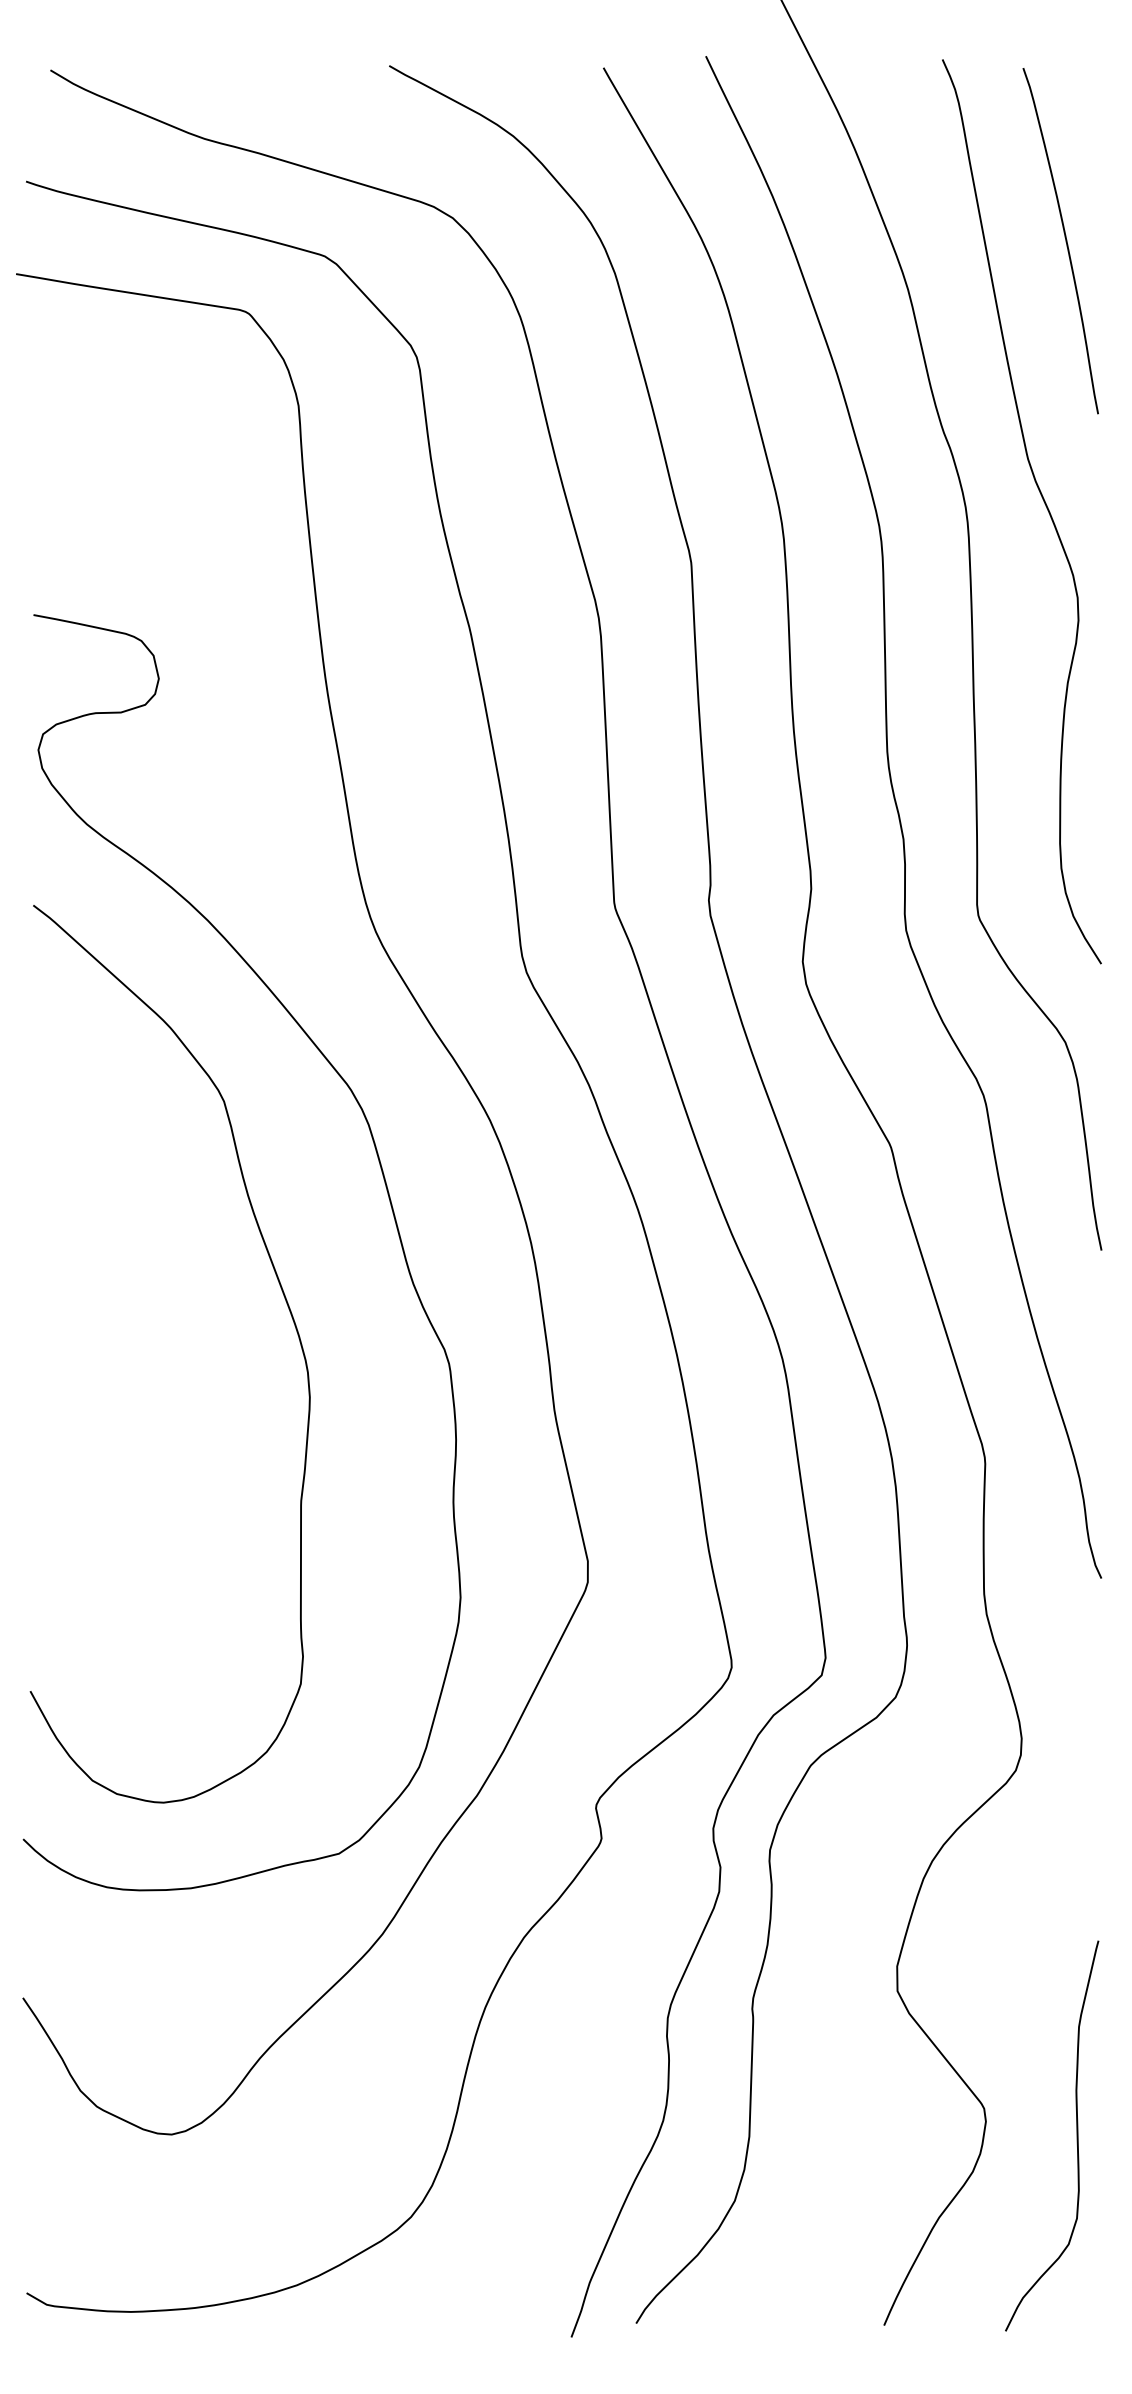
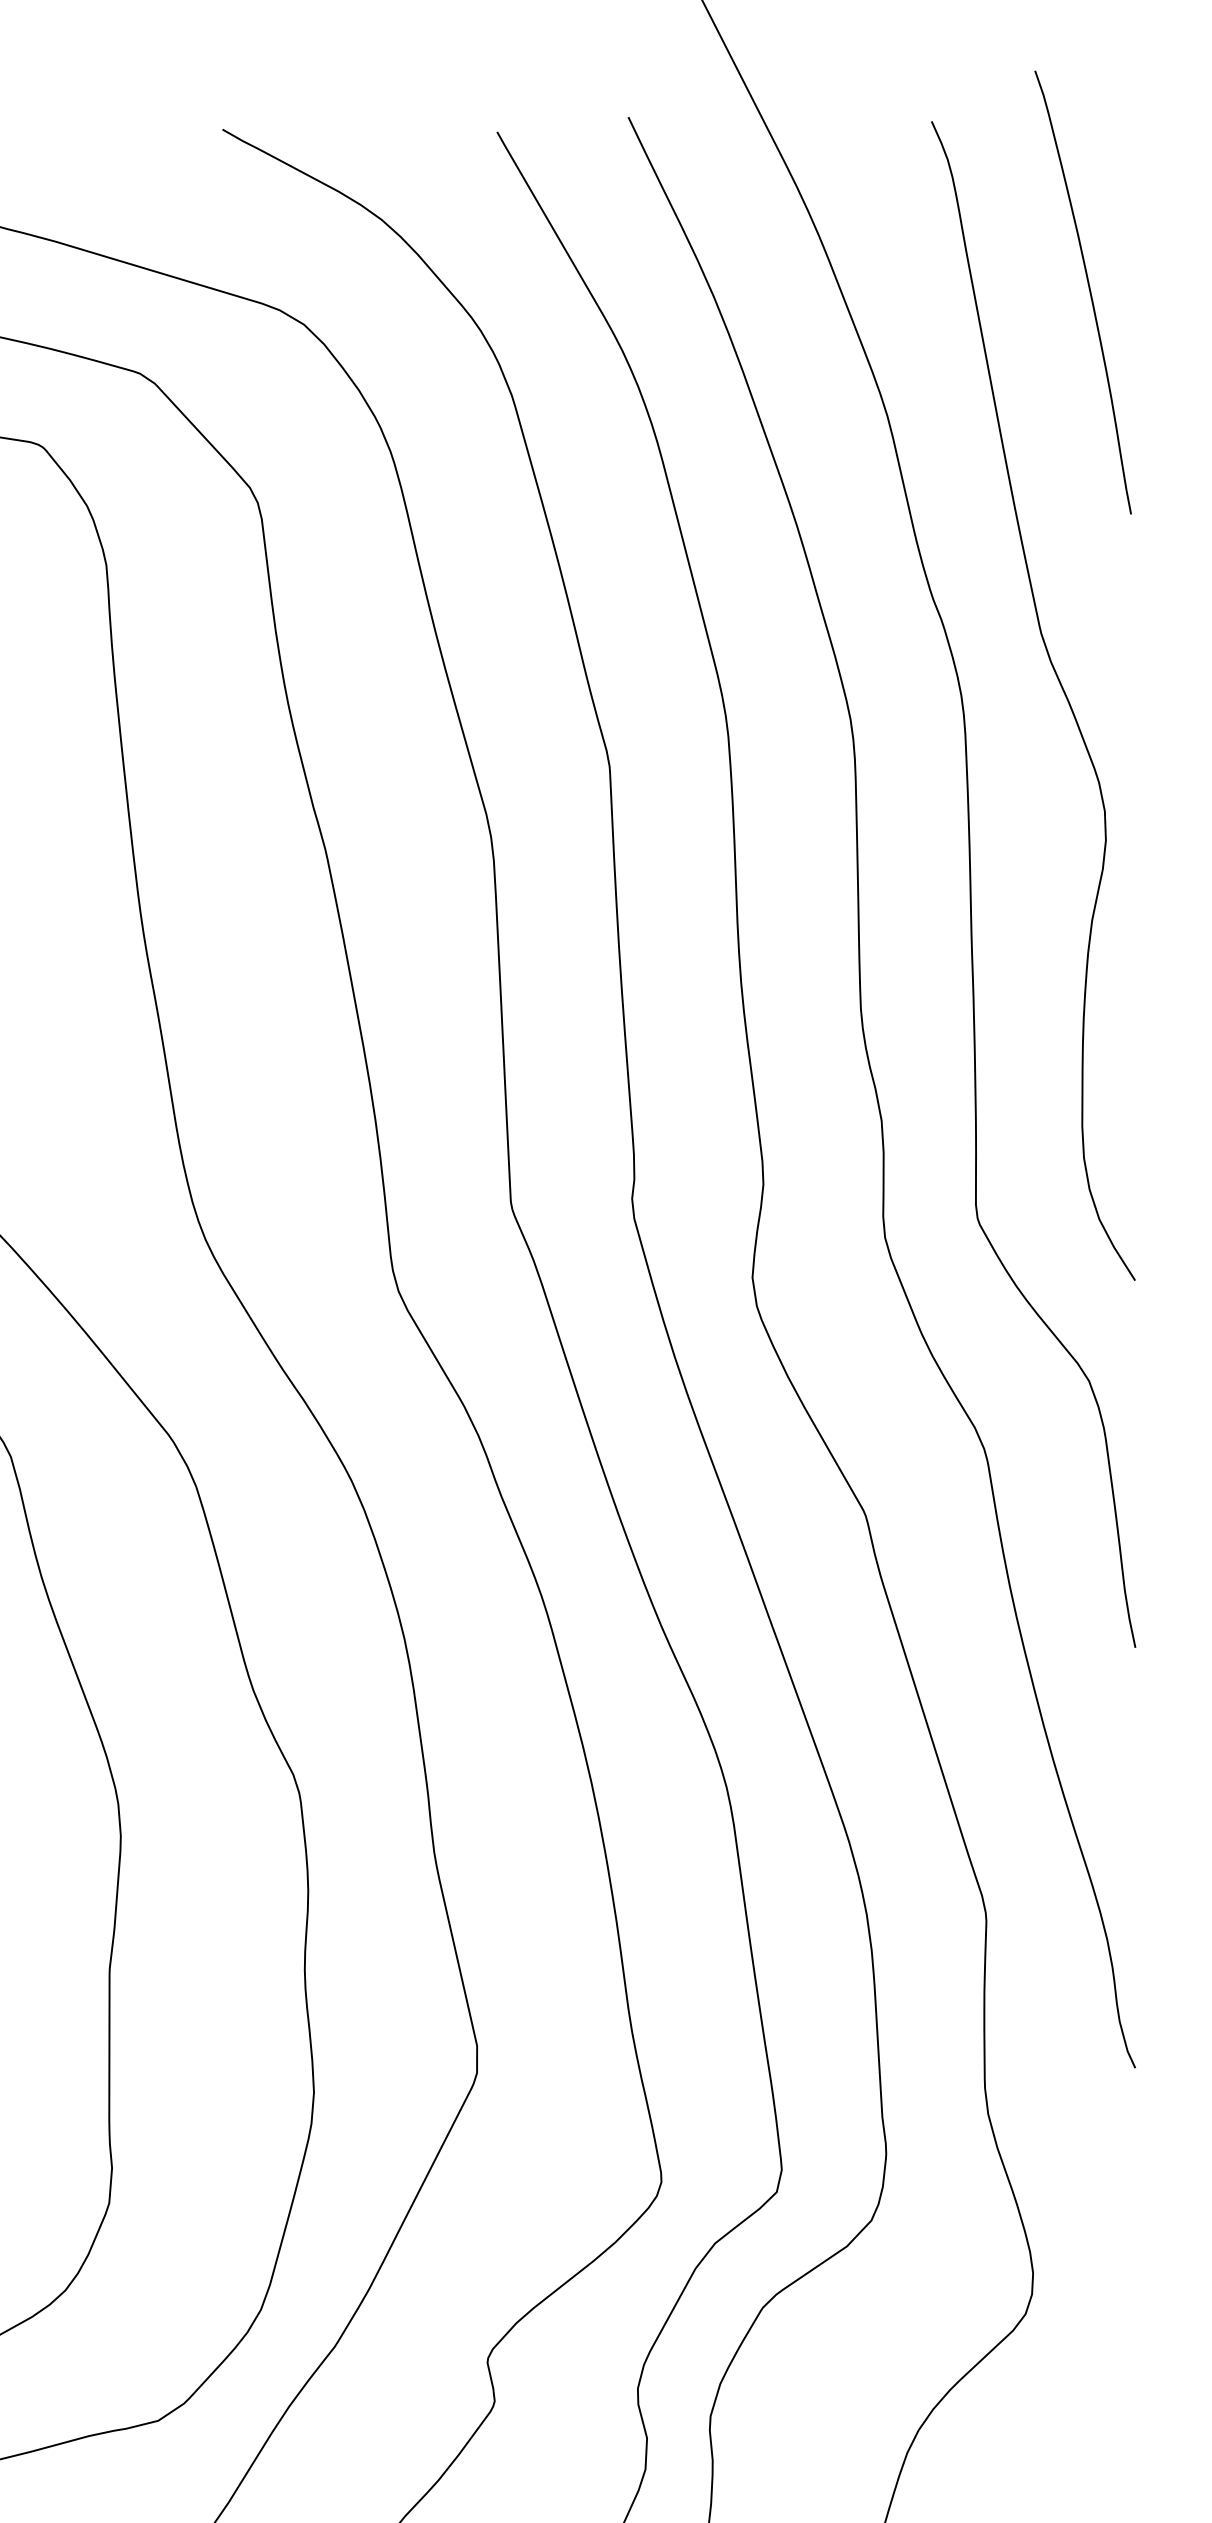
curve: (1065, 241) -> (1089, 293), moved

